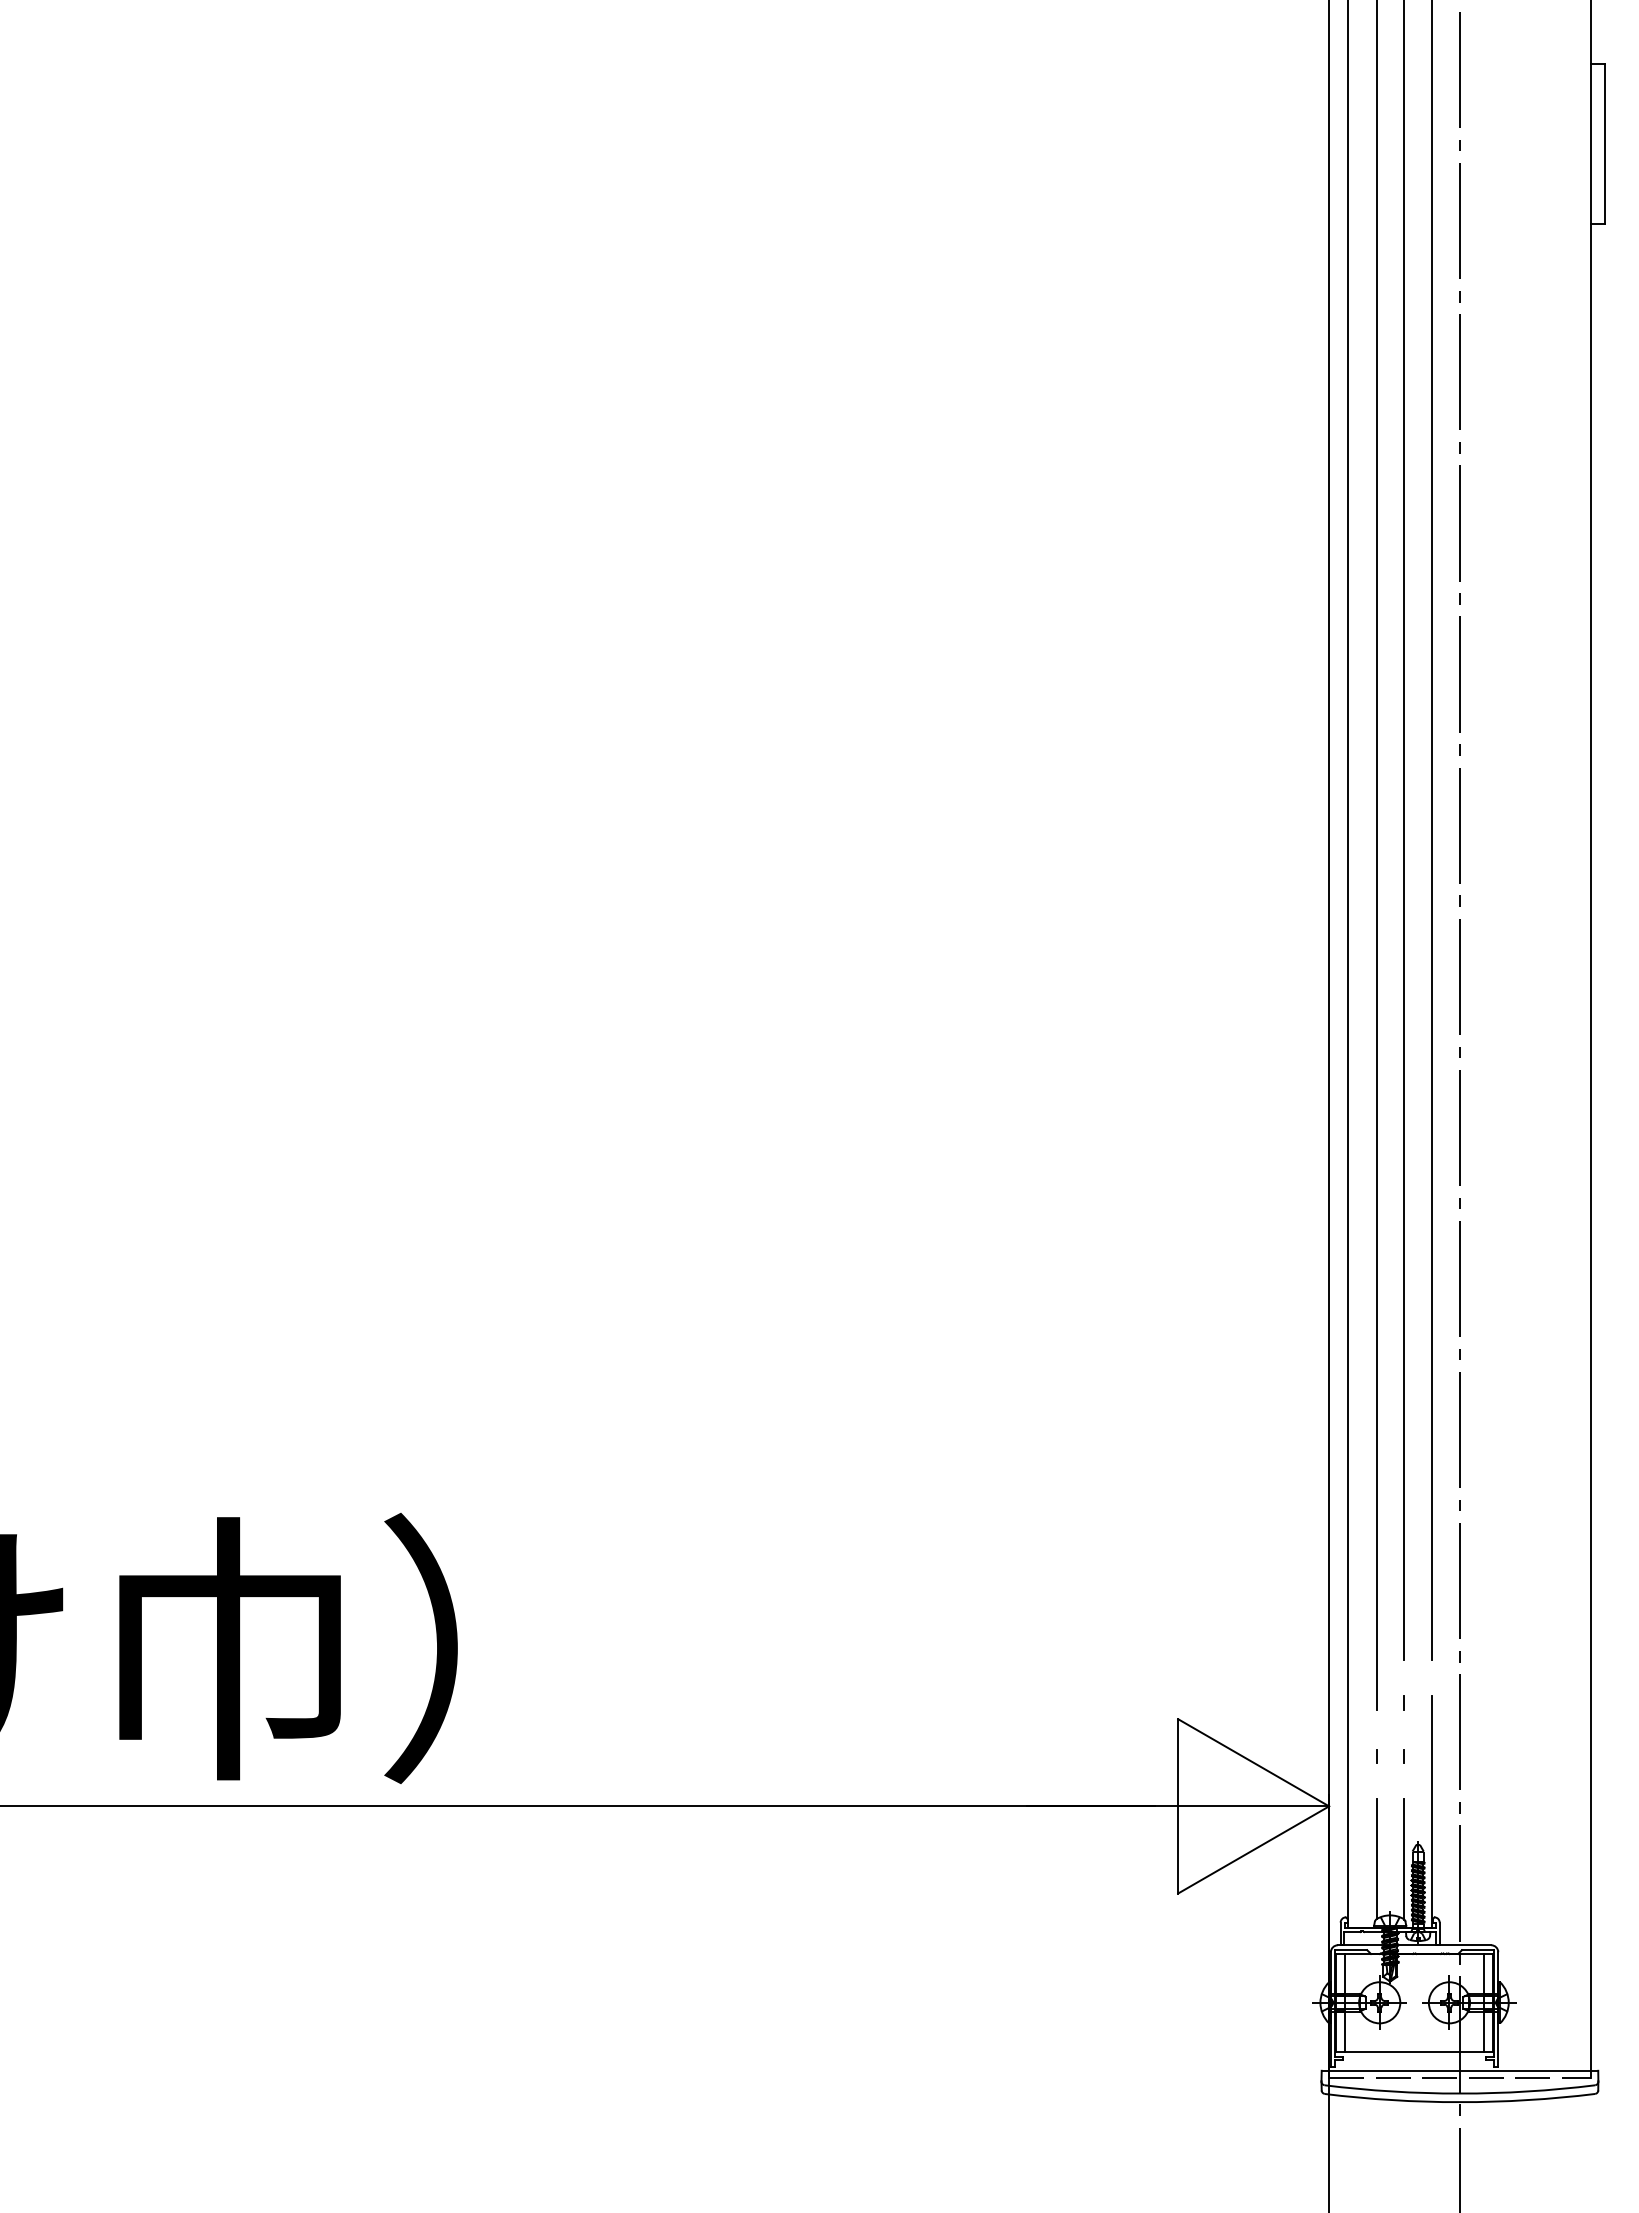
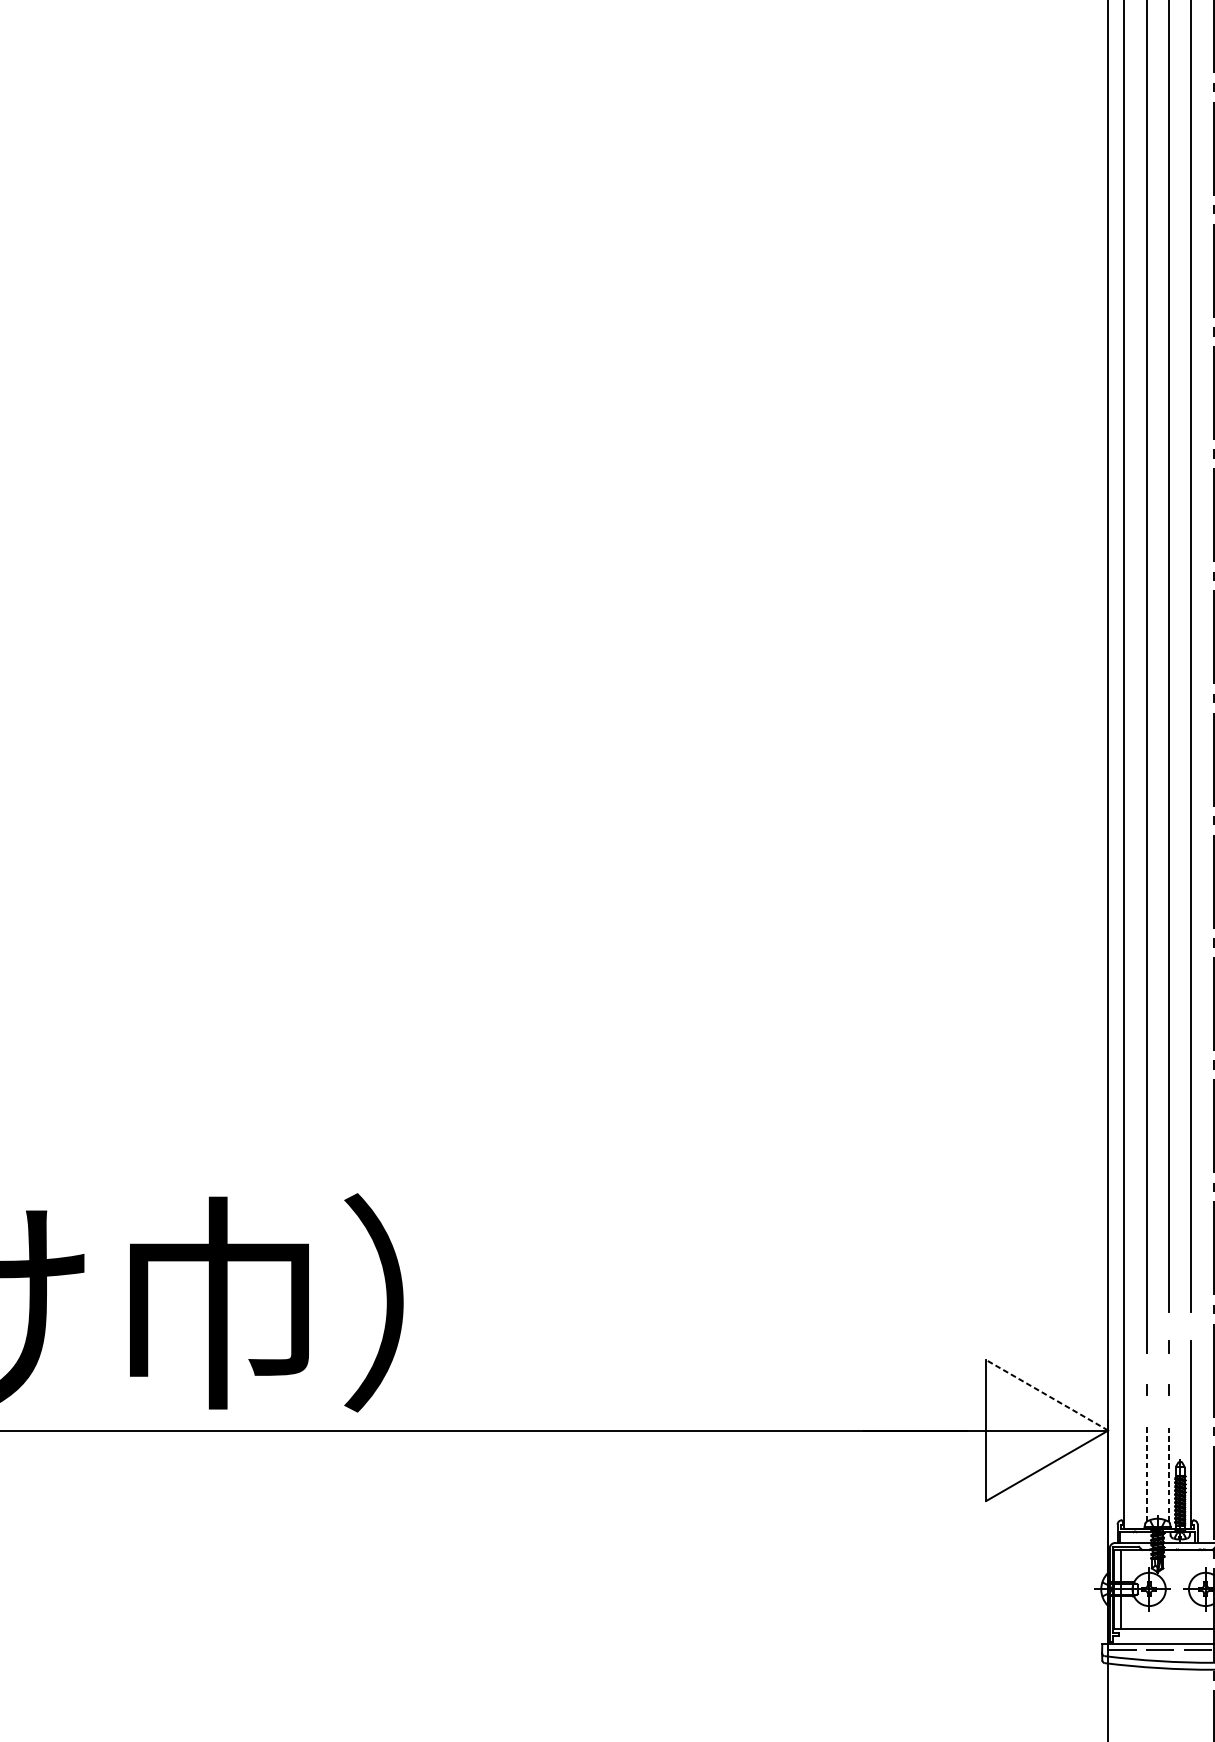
line: (1253, 1762) -> (1047, 1395), solid -> dashed
line: (1376, 1858) -> (1146, 1472), solid -> dashed
line: (1404, 1858) -> (1169, 1472), solid -> dashed

